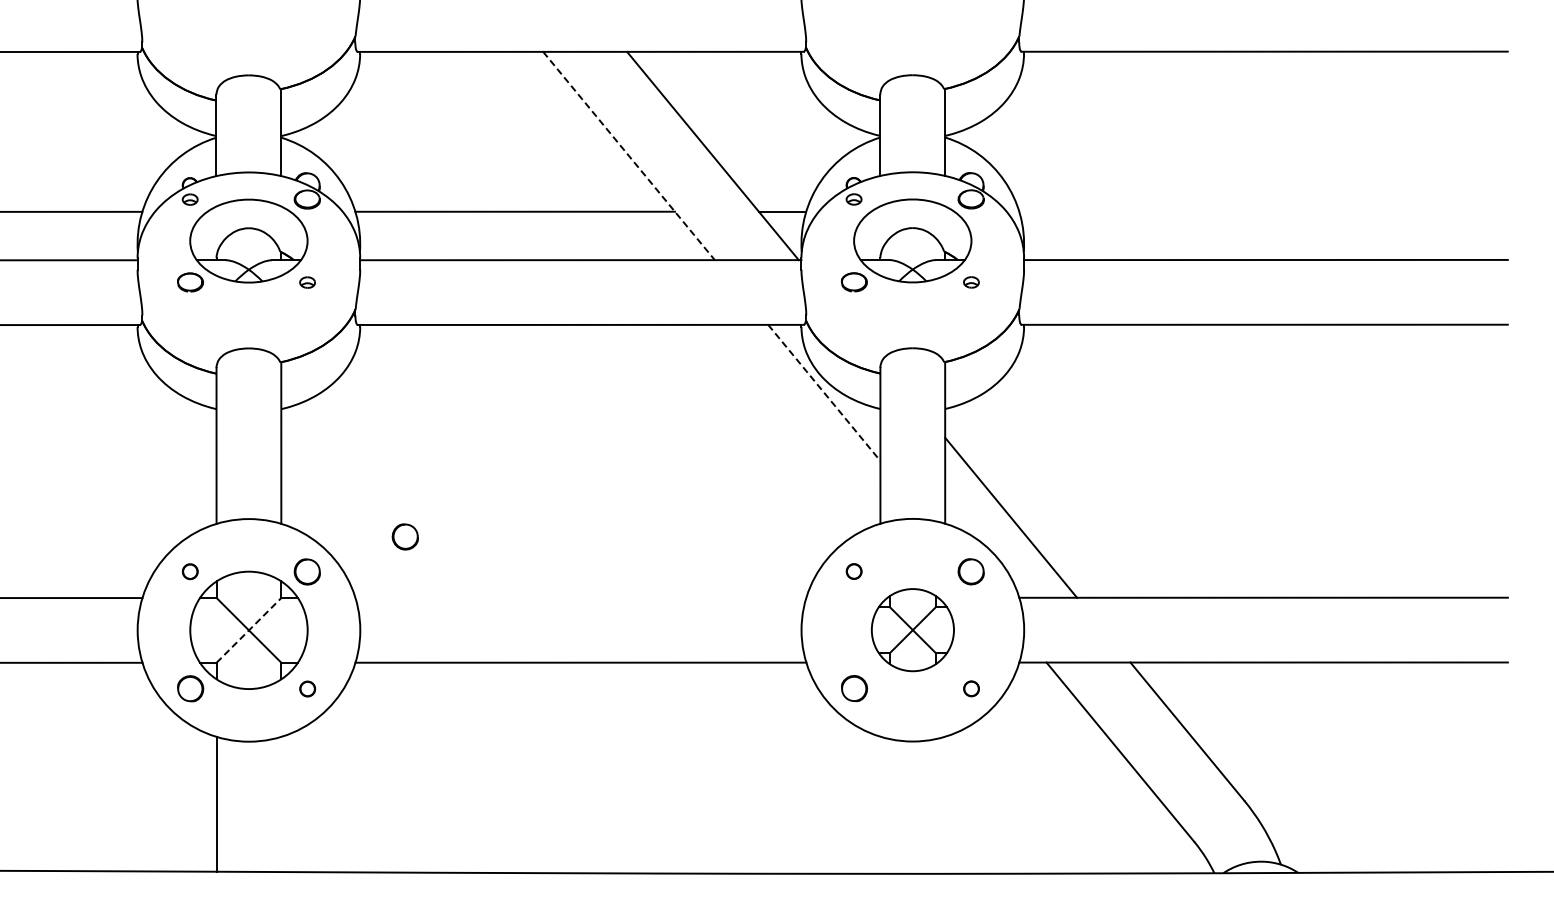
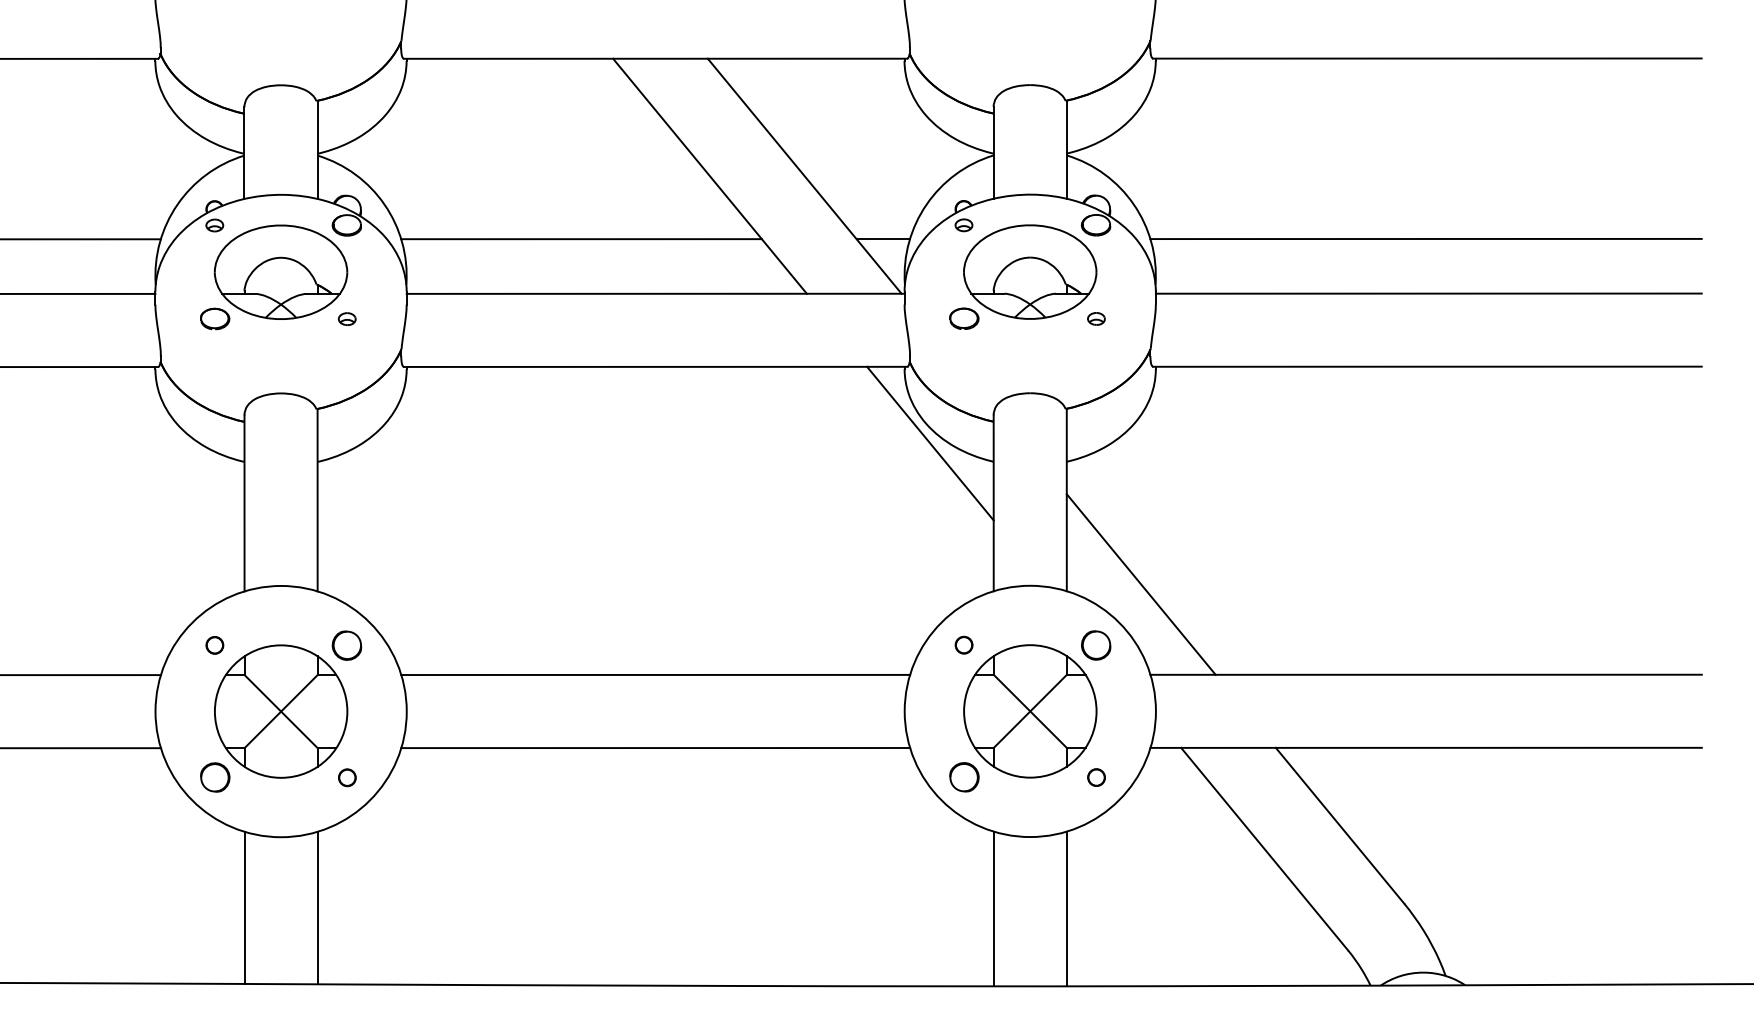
line: (629, 156) -> (710, 176), dashed -> solid
line: (1263, 211) -> (1426, 238), added
line: (824, 393) -> (930, 444), dashed -> solid
part: (404, 536) -> (456, 605), removed
line: (580, 597) -> (655, 674), added
part: (912, 629) -> (1029, 710), size x1.43
line: (248, 630) -> (280, 711), dashed -> solid
line: (281, 804) -> (317, 908), added
line: (880, 804) -> (993, 908), added
line: (945, 804) -> (1067, 908), added

